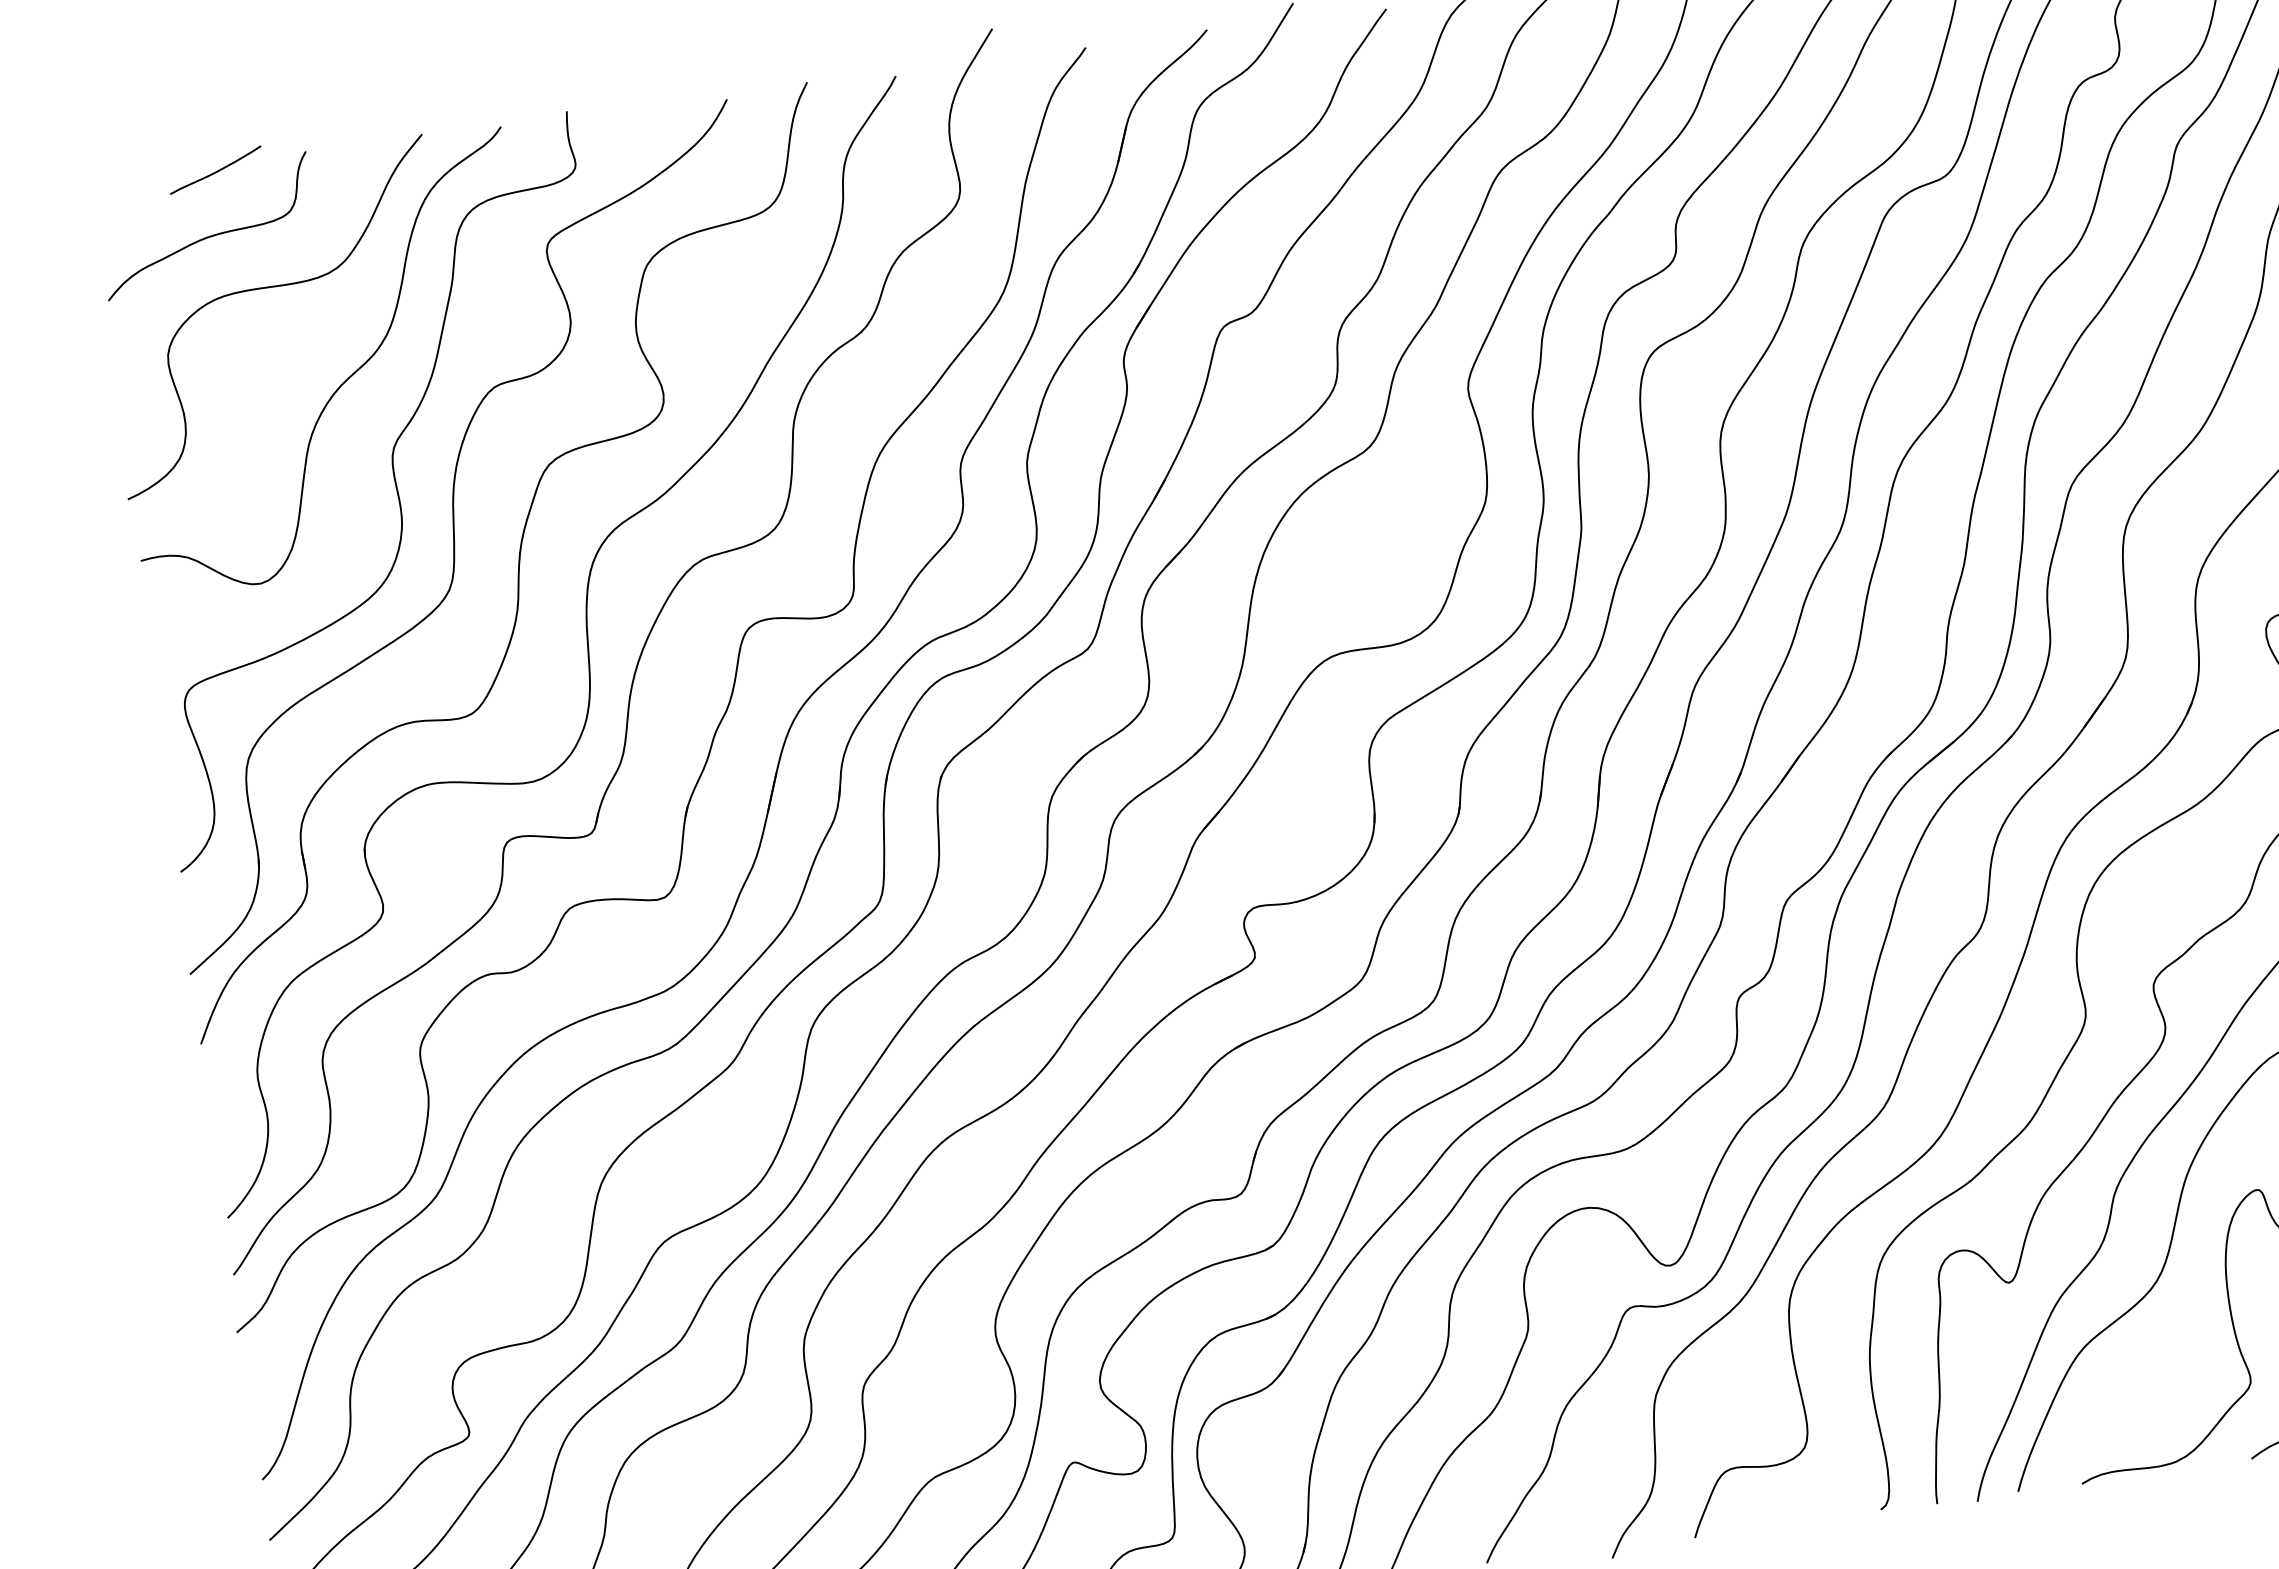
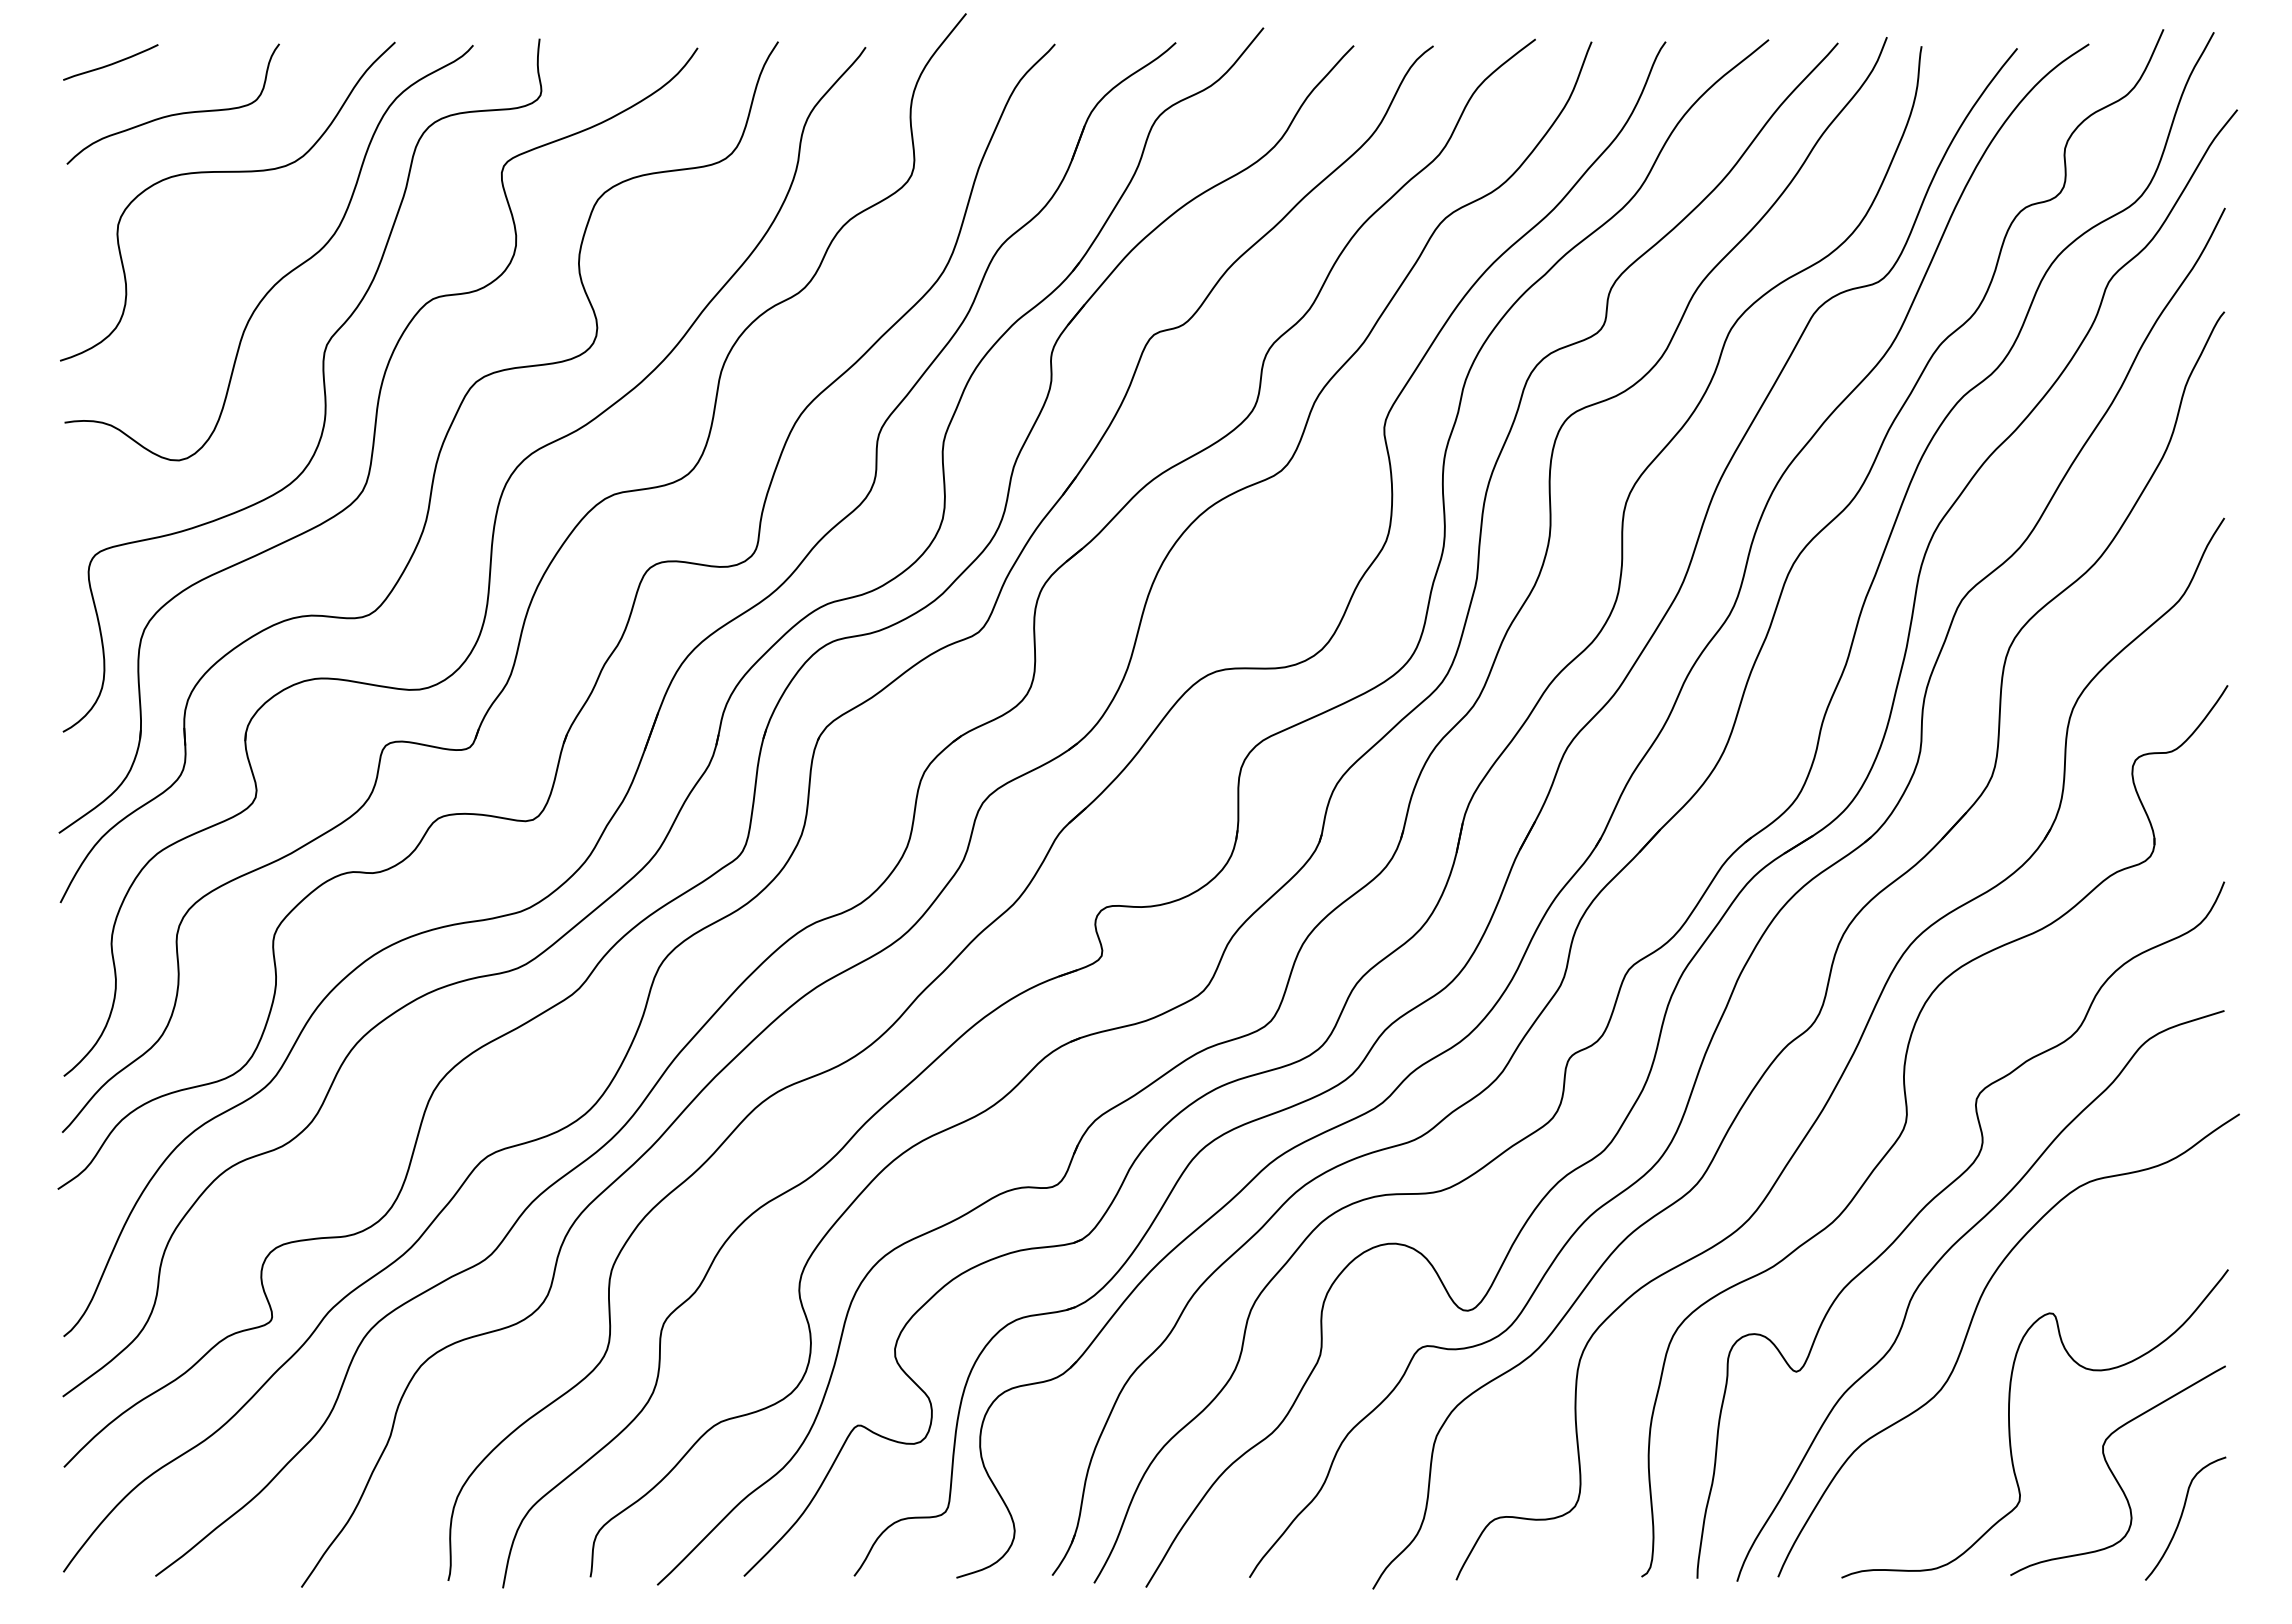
curve: (215, 171) -> (110, 63), moved

